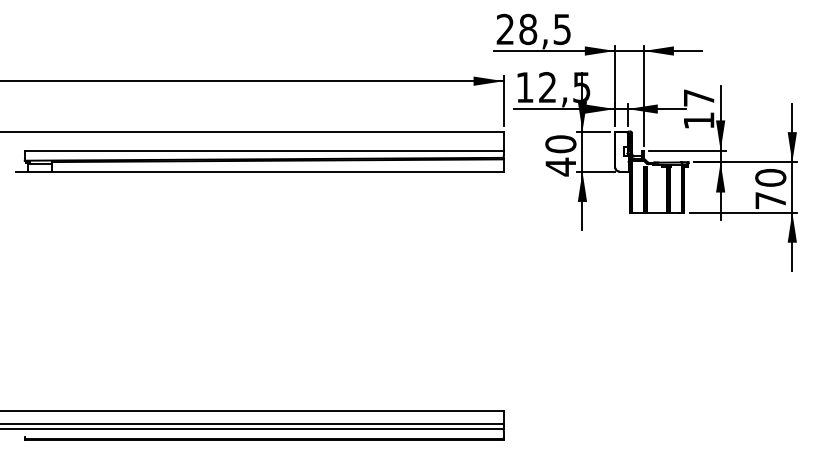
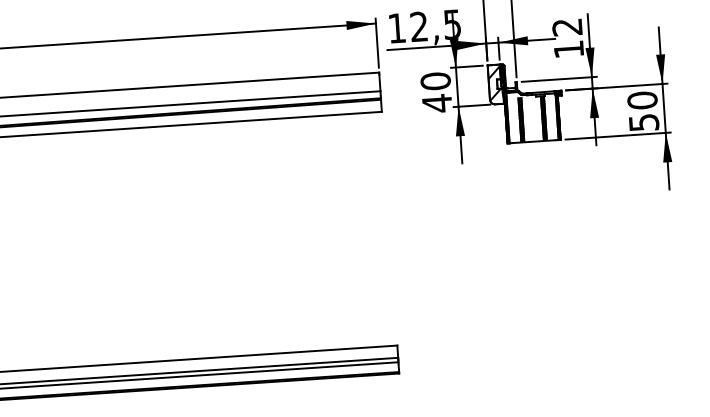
text: (698, 97) -> (566, 26), 17 -> 12
hatch: (621, 150) -> (495, 83), added
text: (770, 200) -> (643, 122), 70 -> 50

